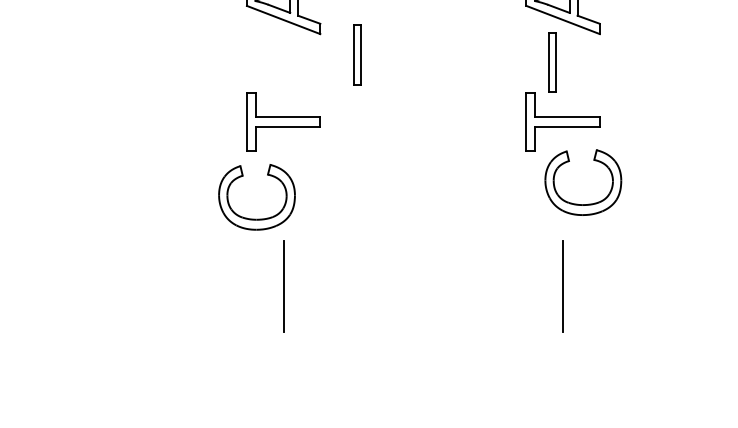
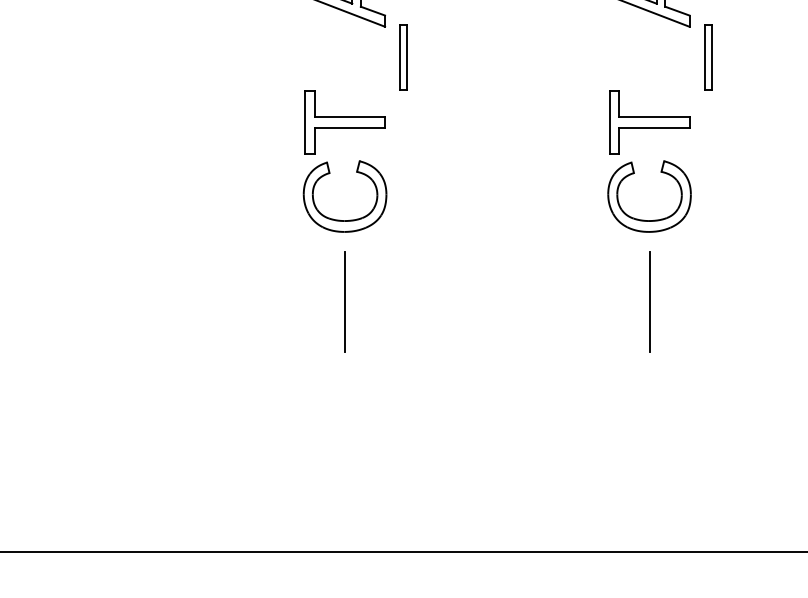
part: (357, 54) -> (403, 57), moved
part: (552, 62) -> (708, 57), moved
part: (578, 203) -> (644, 219), moved
part: (251, 218) -> (339, 219), moved

